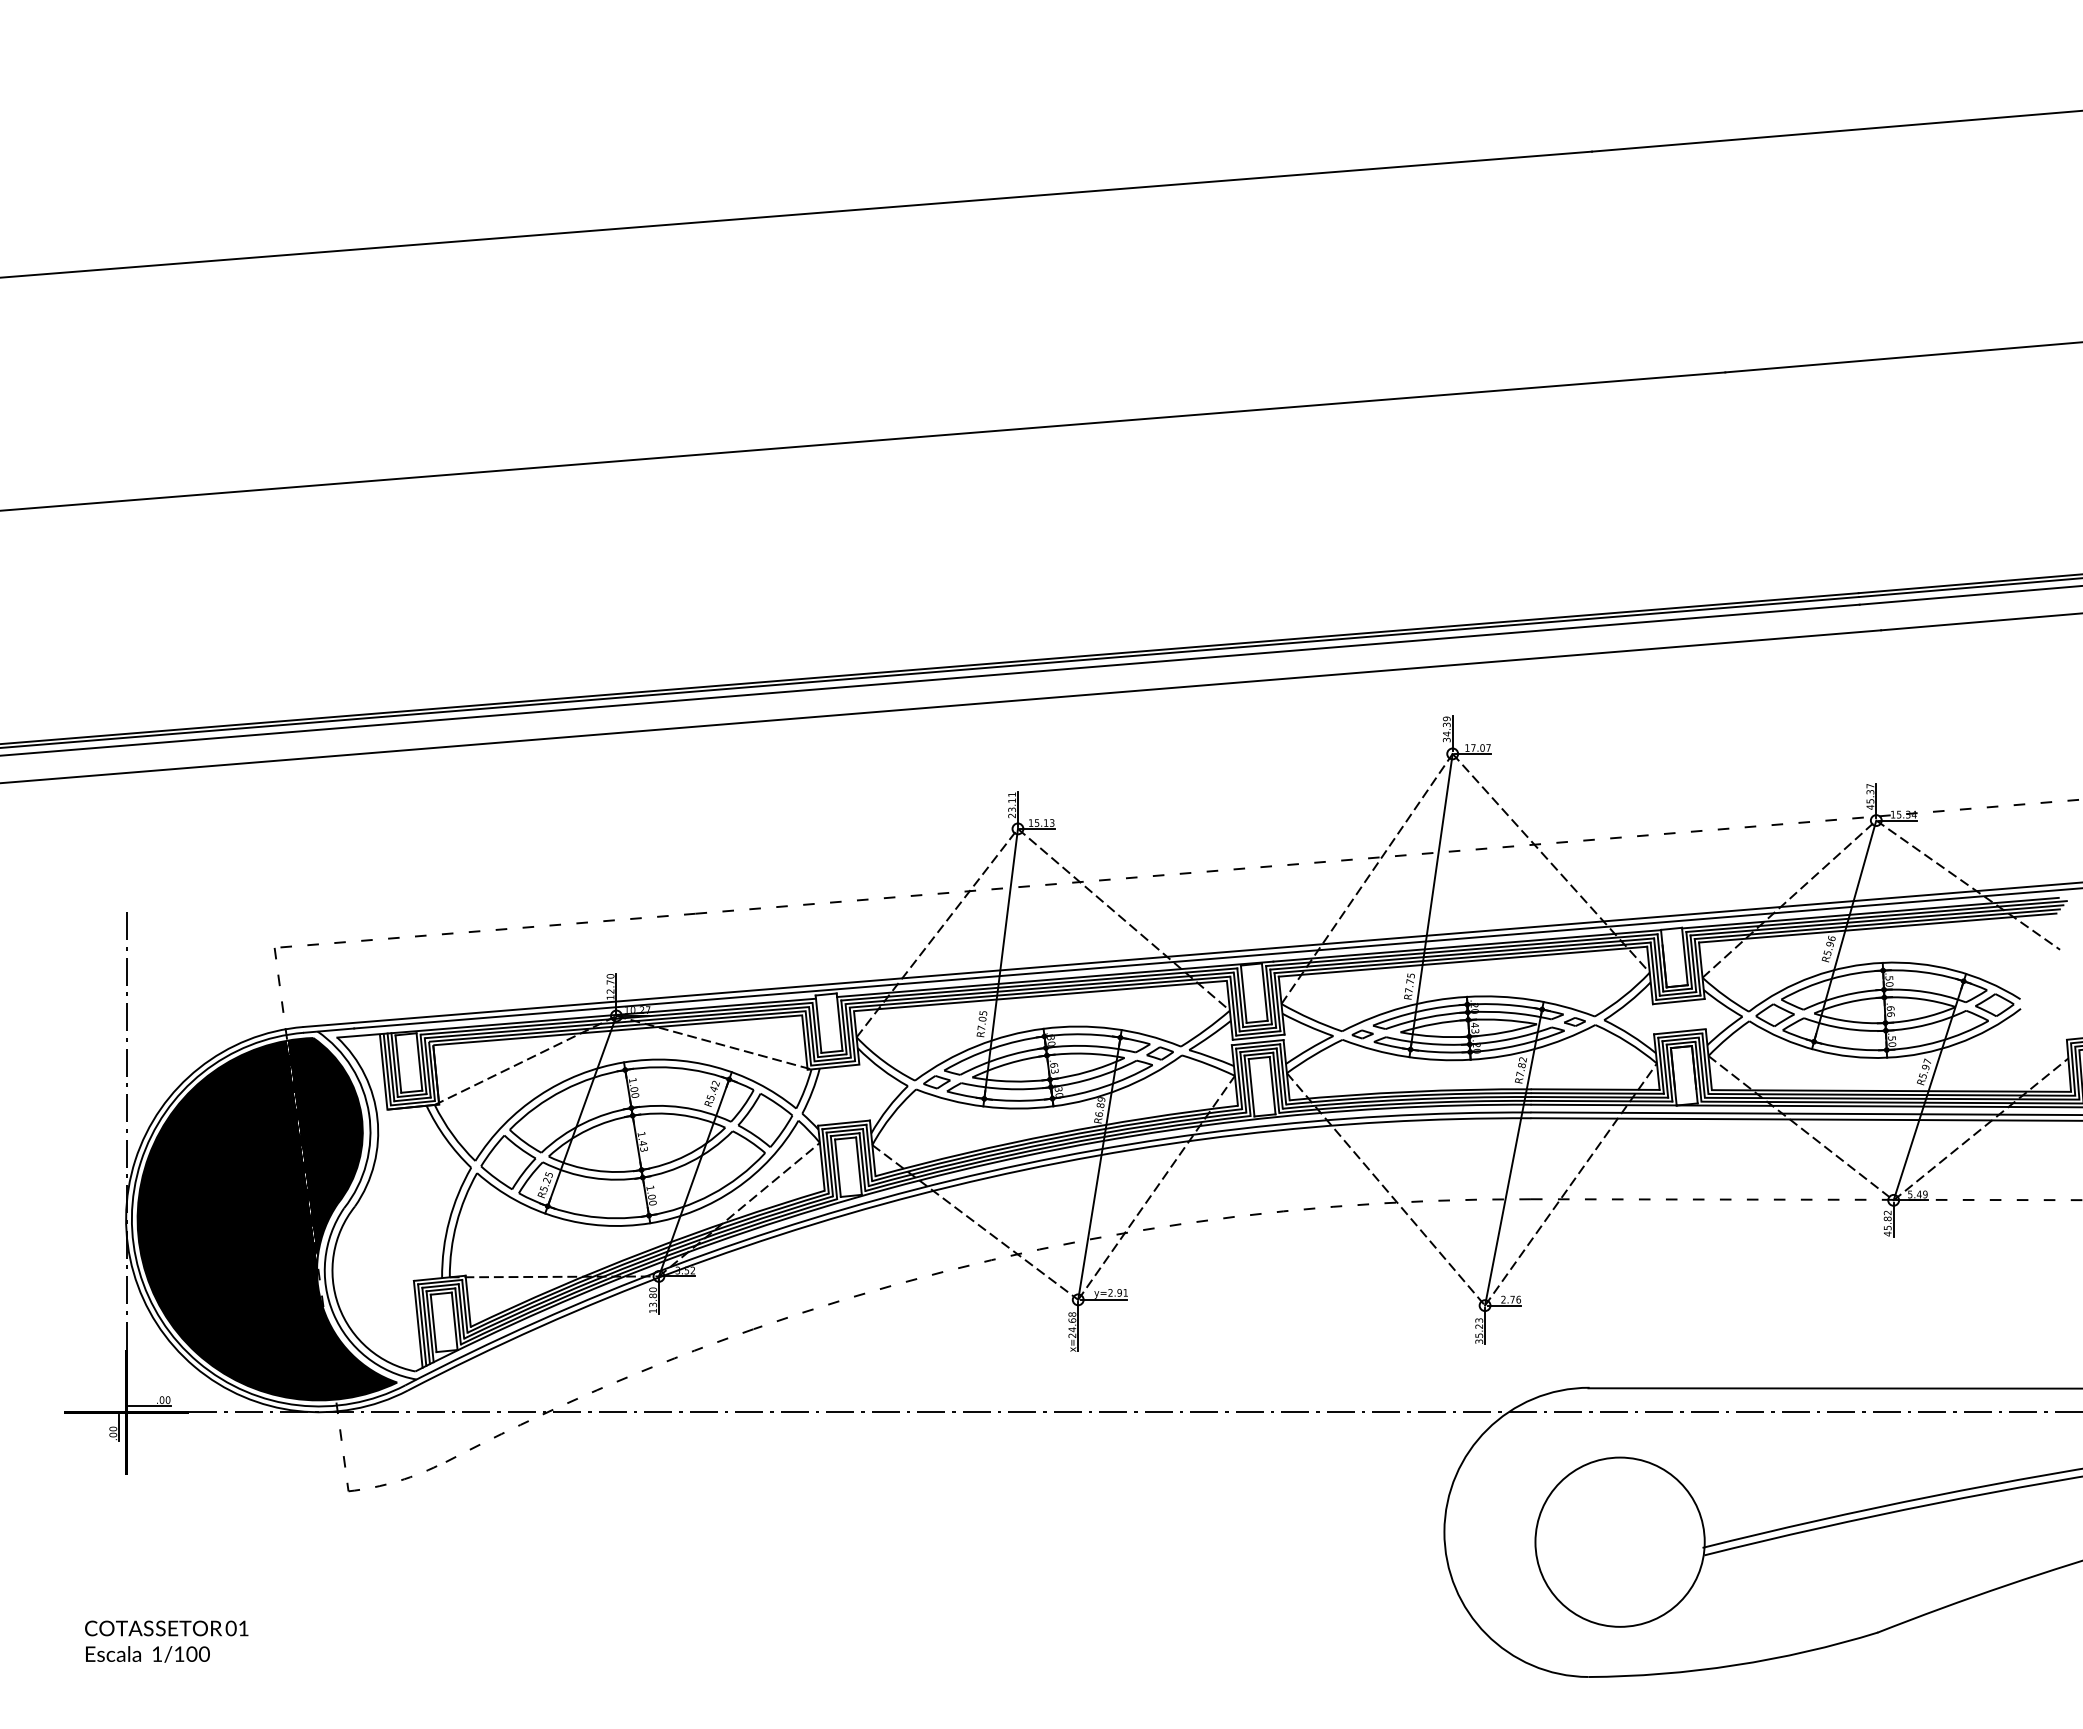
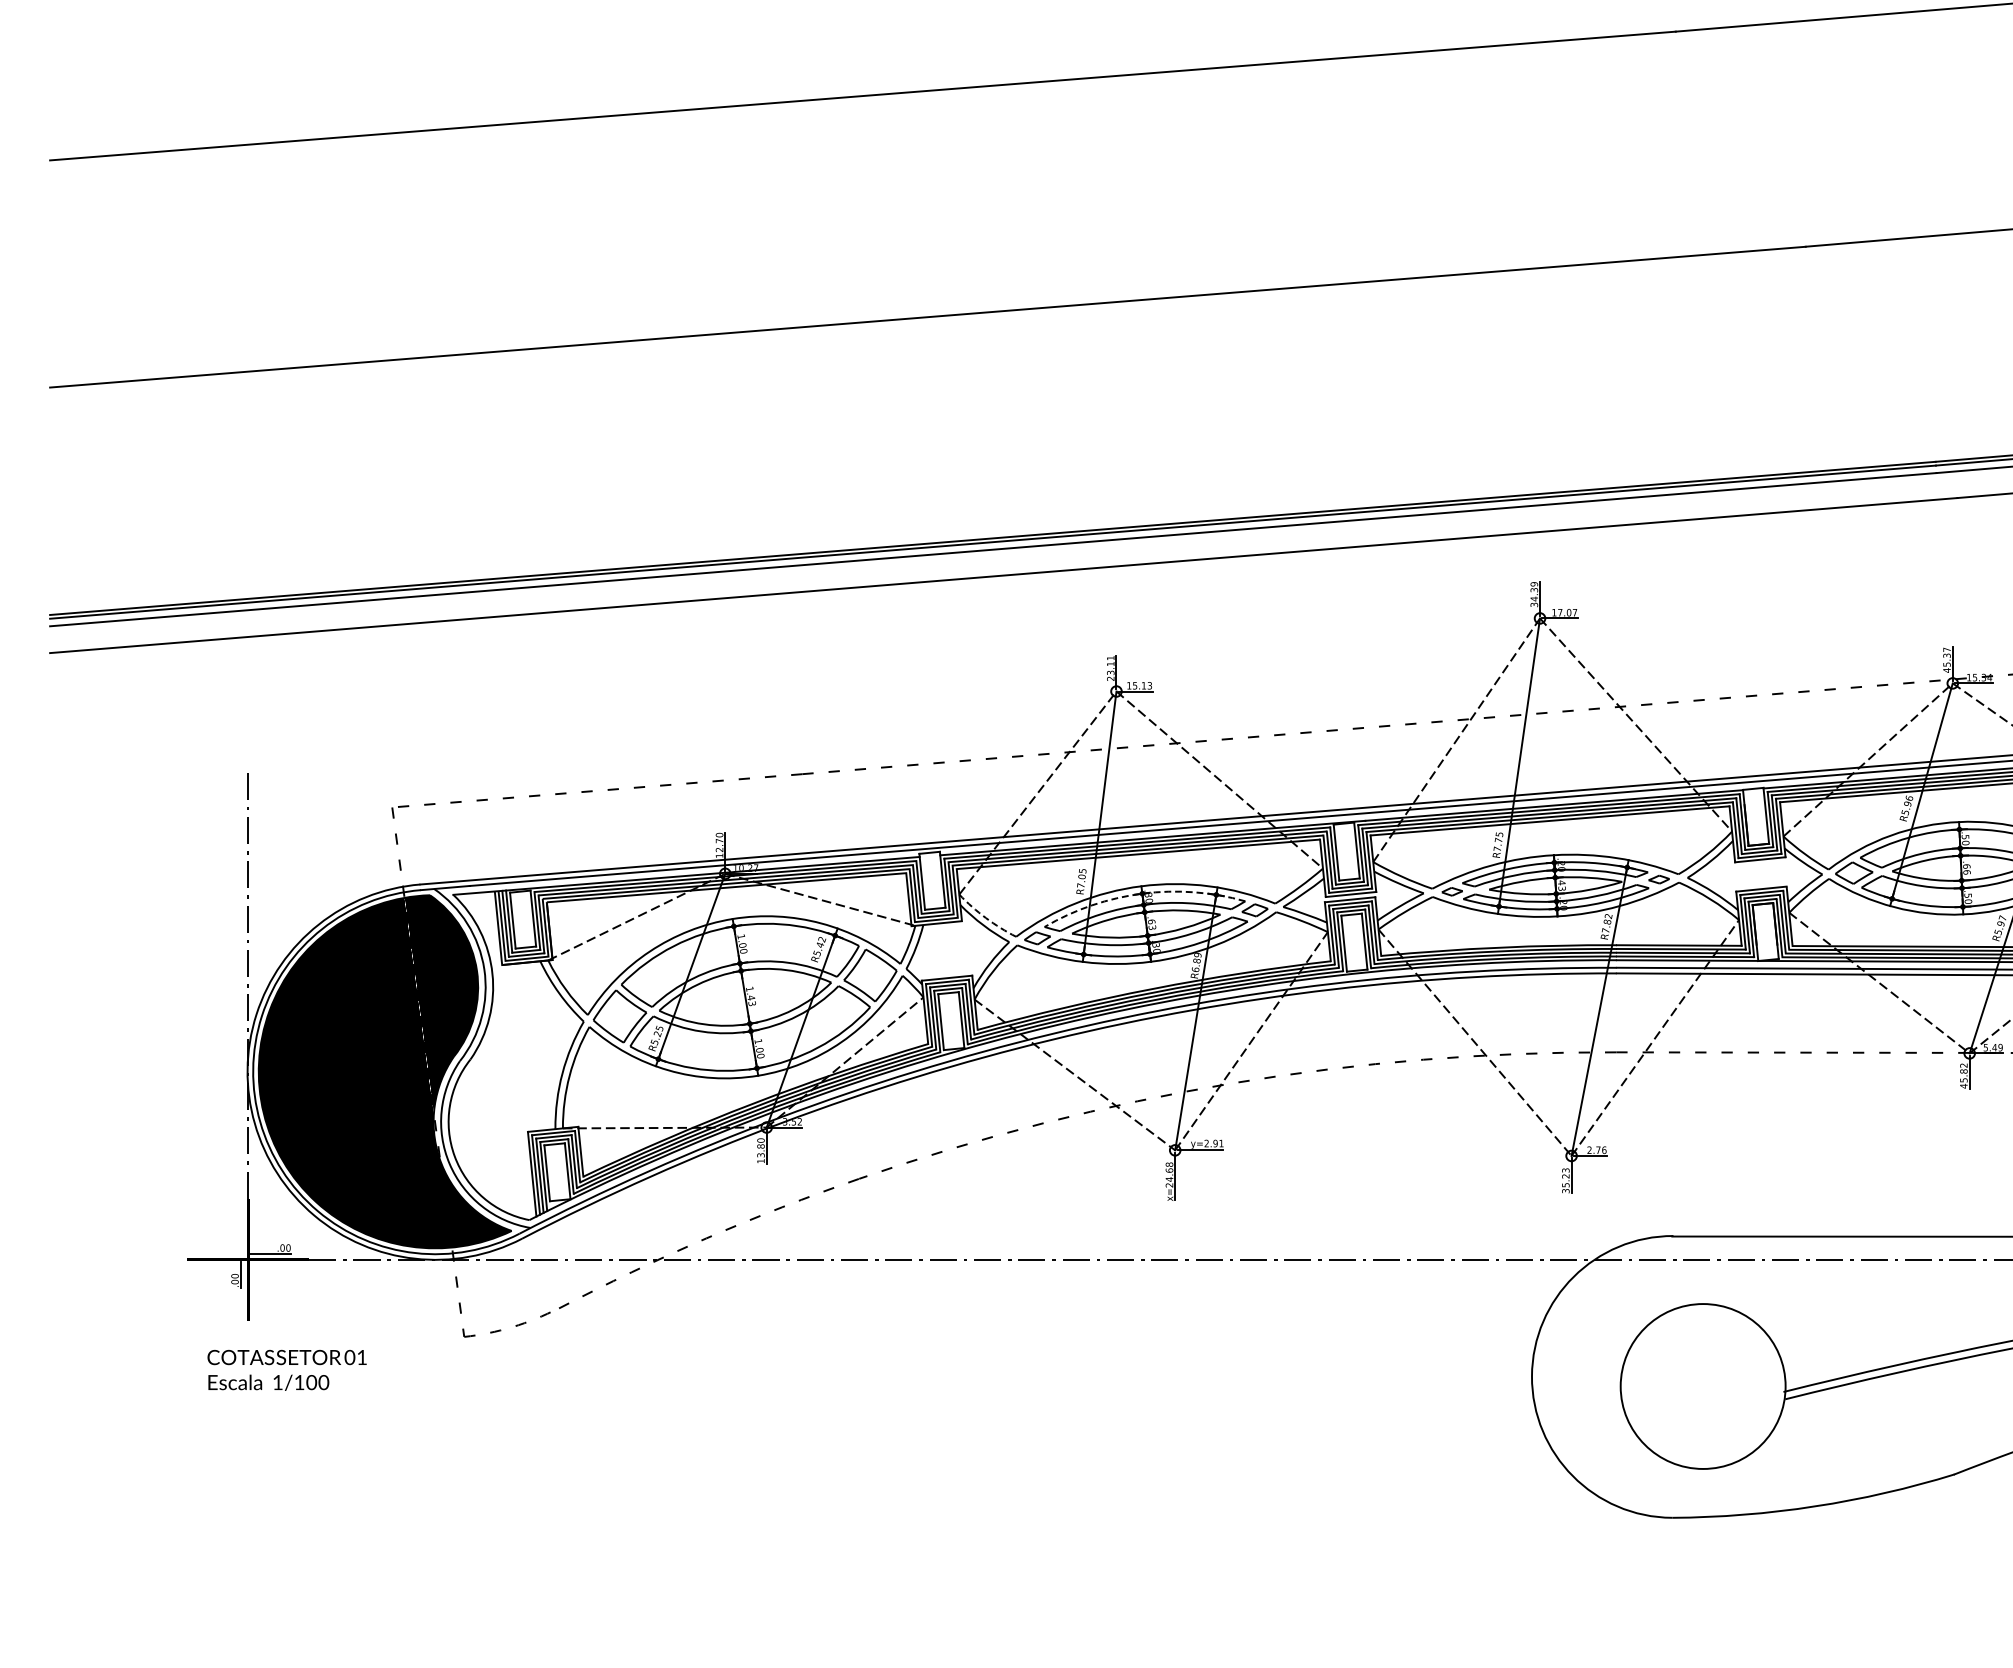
arc: (1044, 1036) -> (1142, 893), solid -> dashed
arc: (884, 1061) -> (986, 918), solid -> dashed
text: (166, 1641) -> (286, 1370), moved

